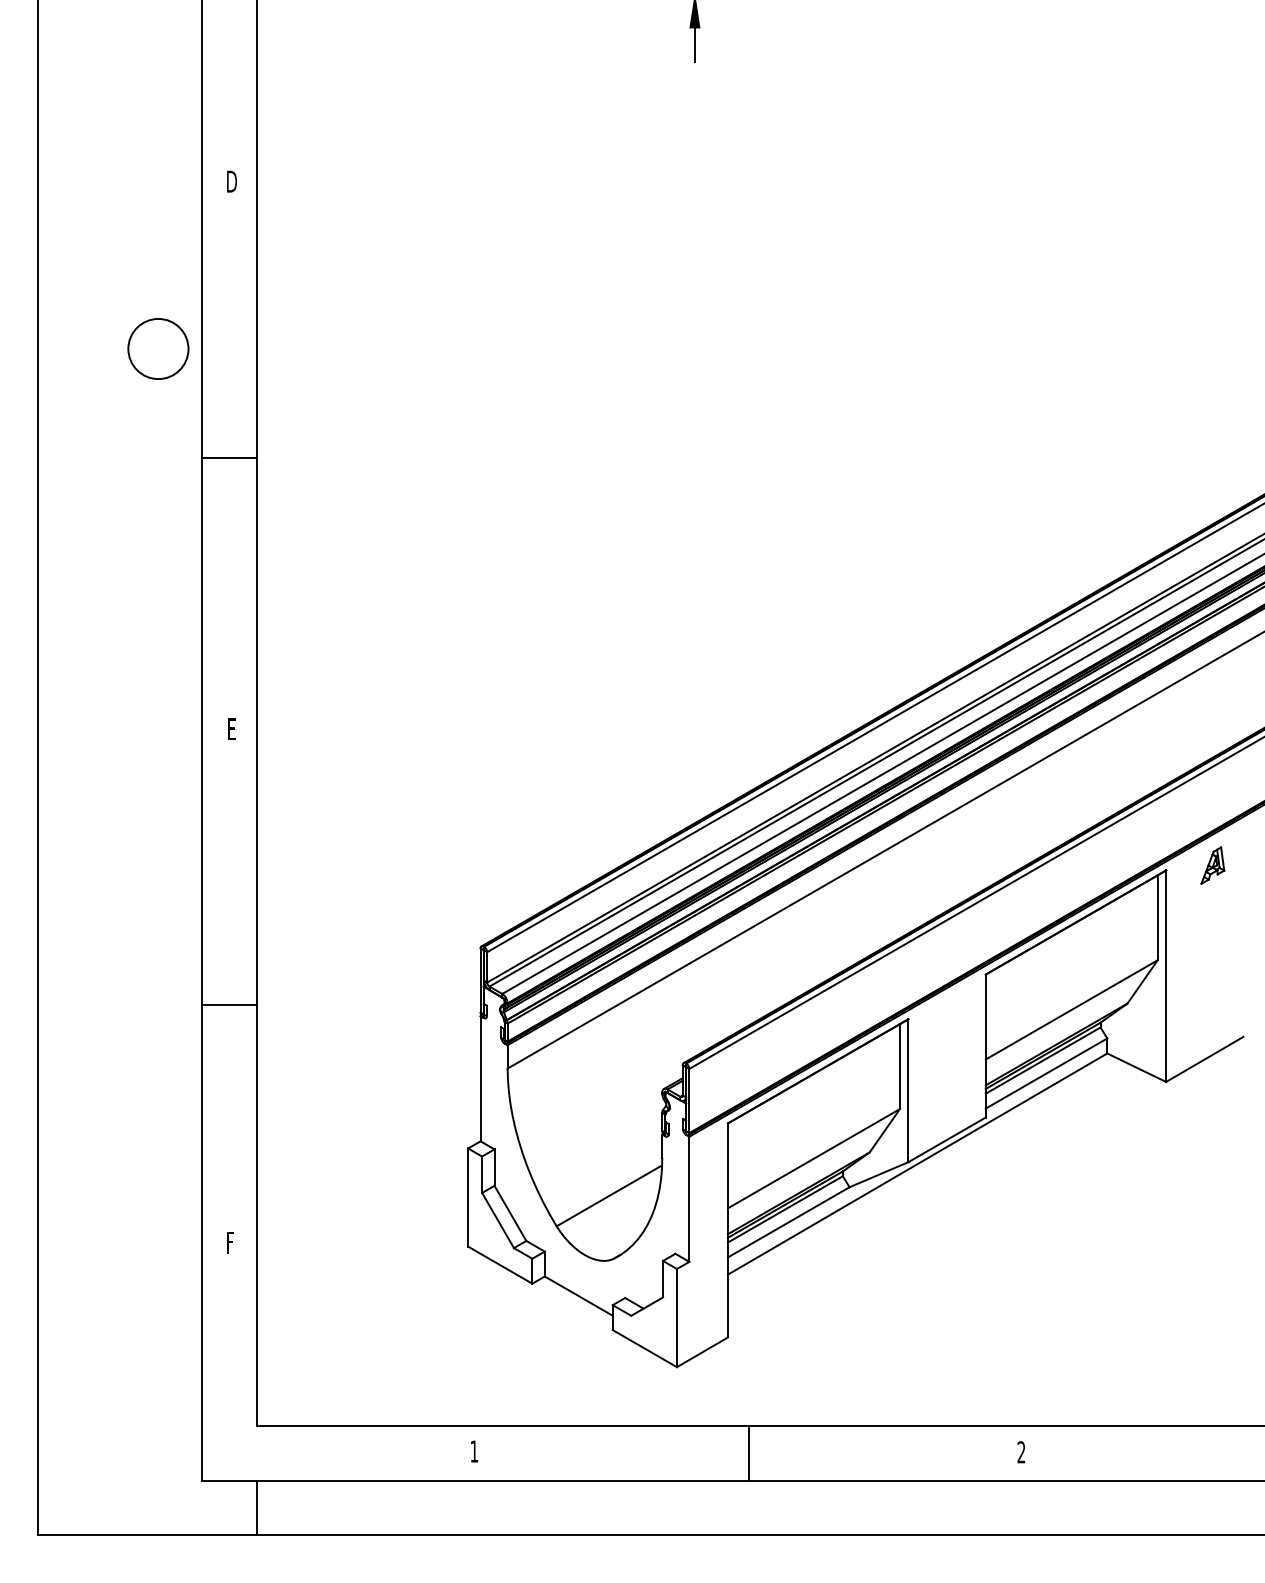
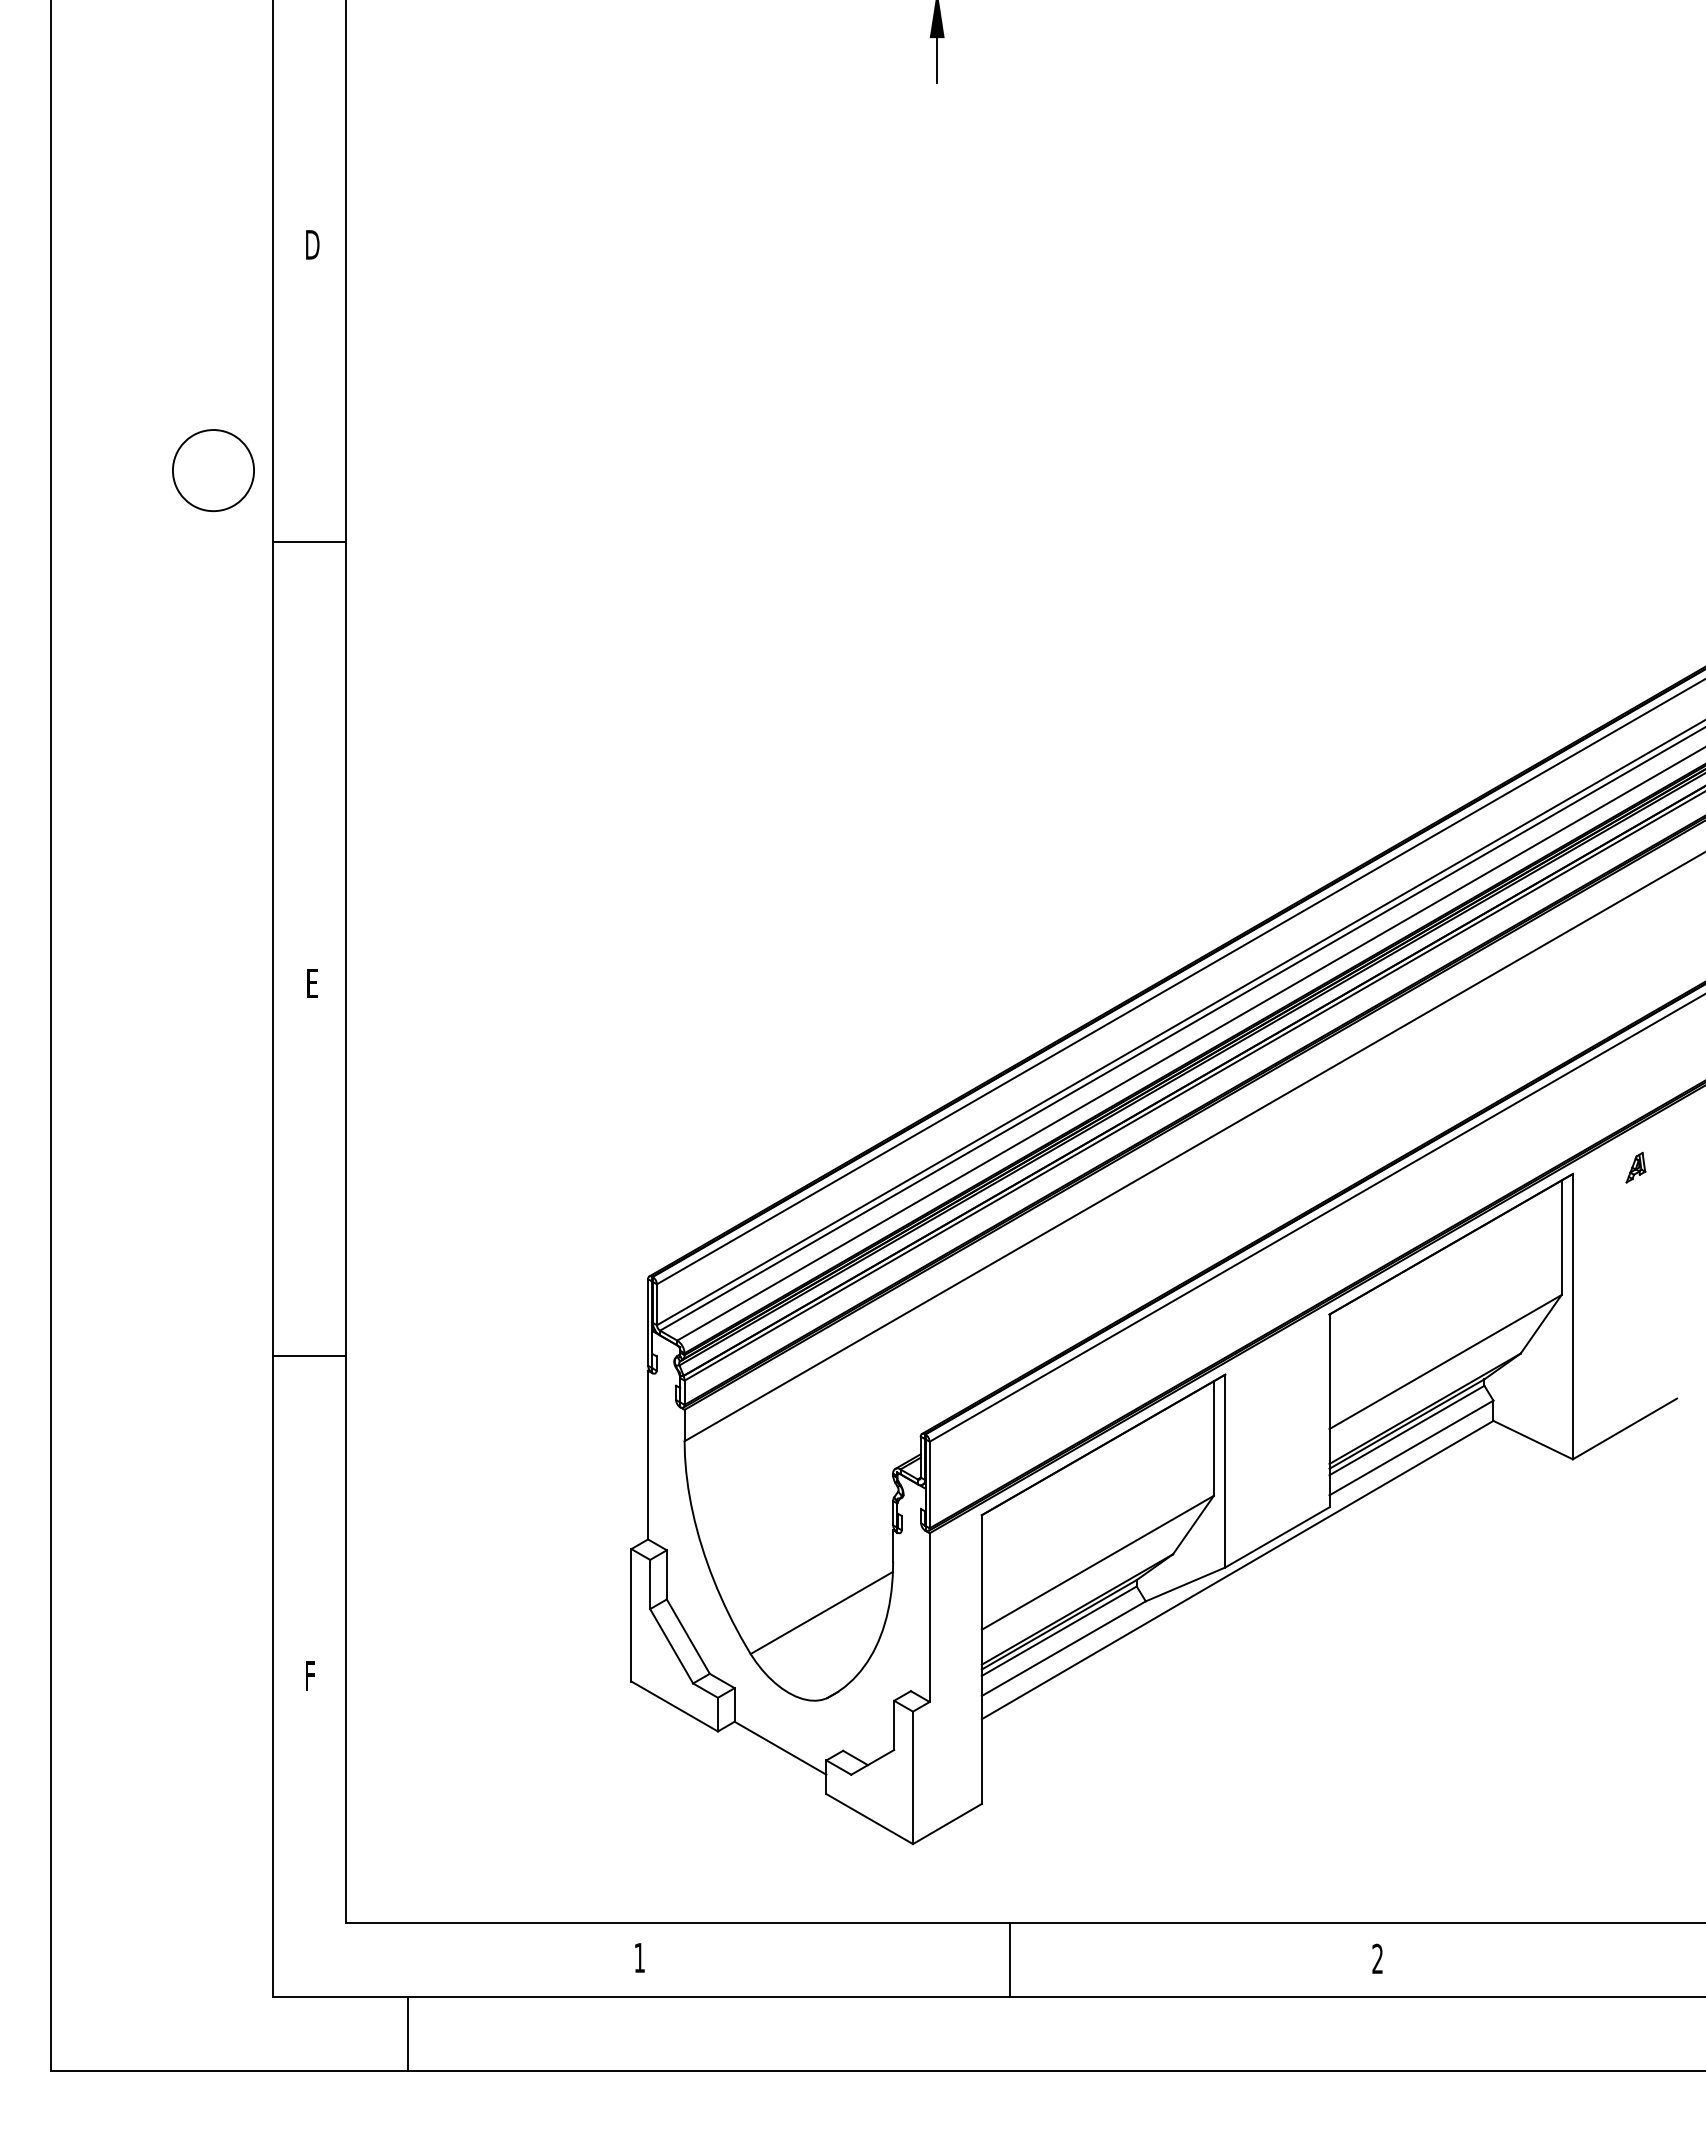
line: (229, 458) -> (309, 542), moved
part: (1212, 865) -> (1635, 1167), size x0.6
line: (257, 1507) -> (408, 2033), moved

